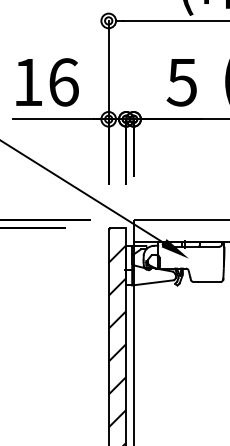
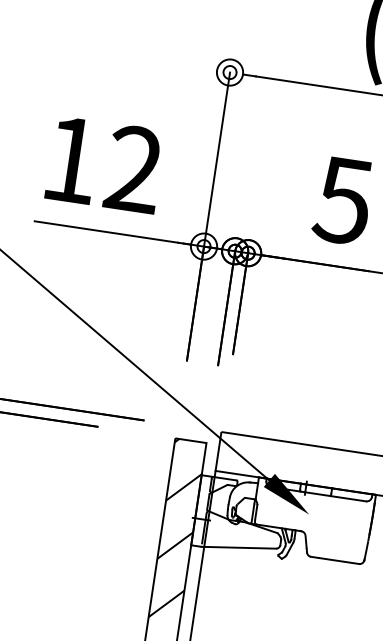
text: (63, 82) -> (133, 169), 16 -> 12

